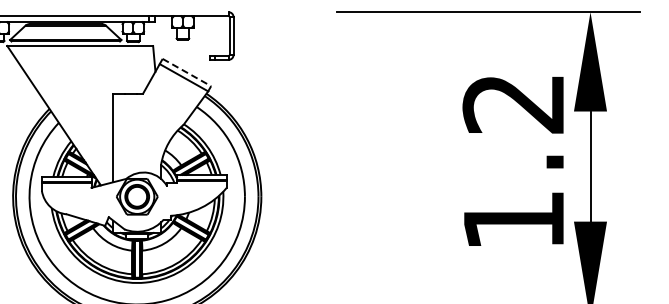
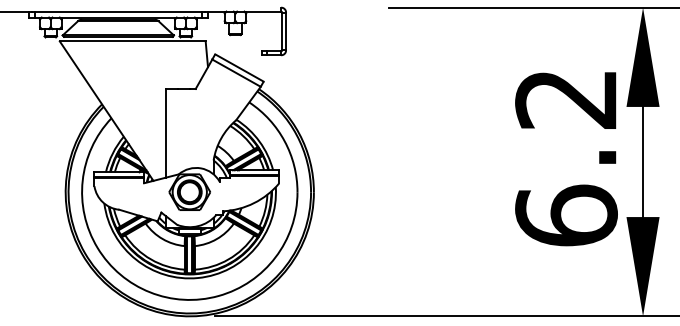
line: (186, 72) -> (239, 67), dashed -> solid
text: (513, 220) -> (566, 215), 1.2 -> 6.2

